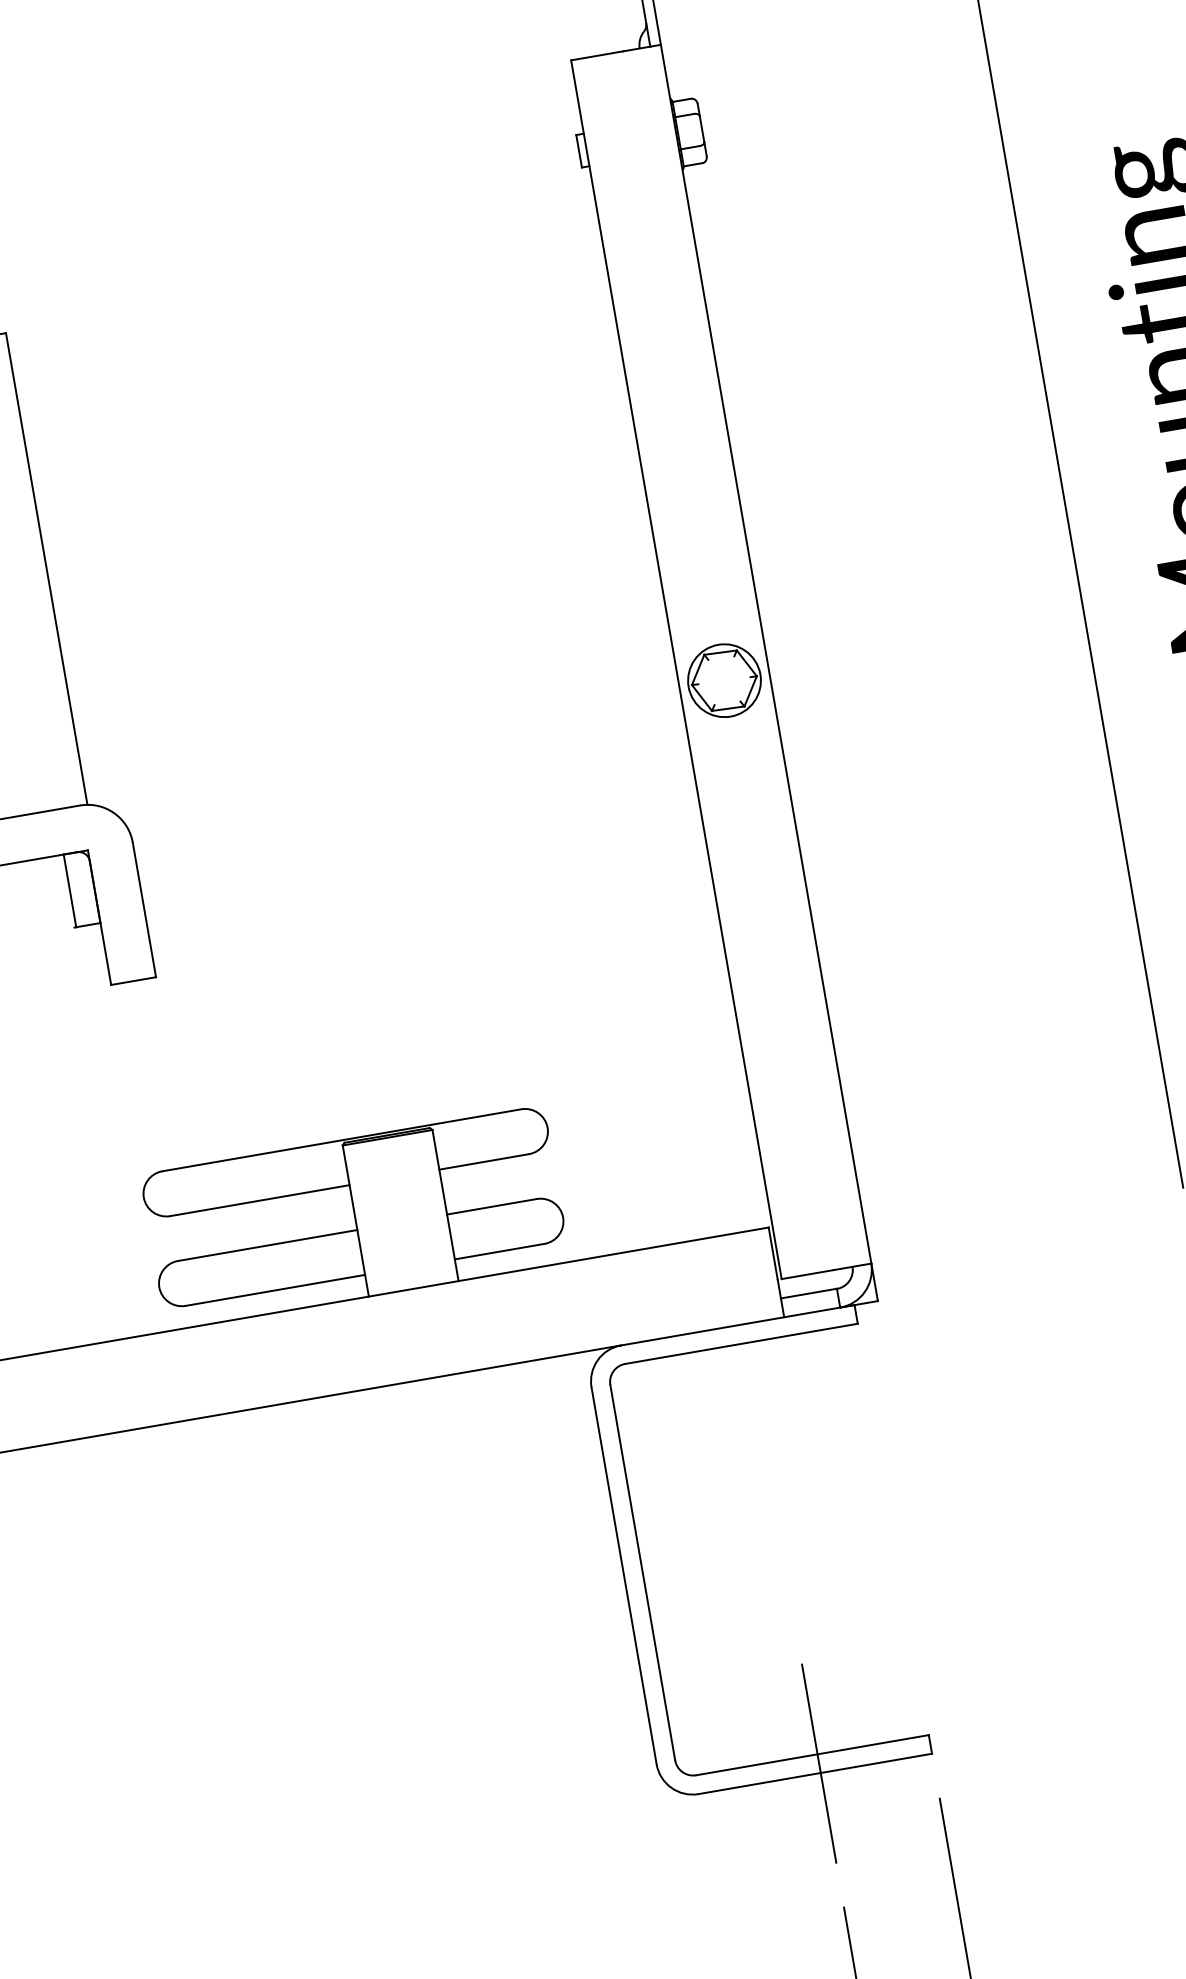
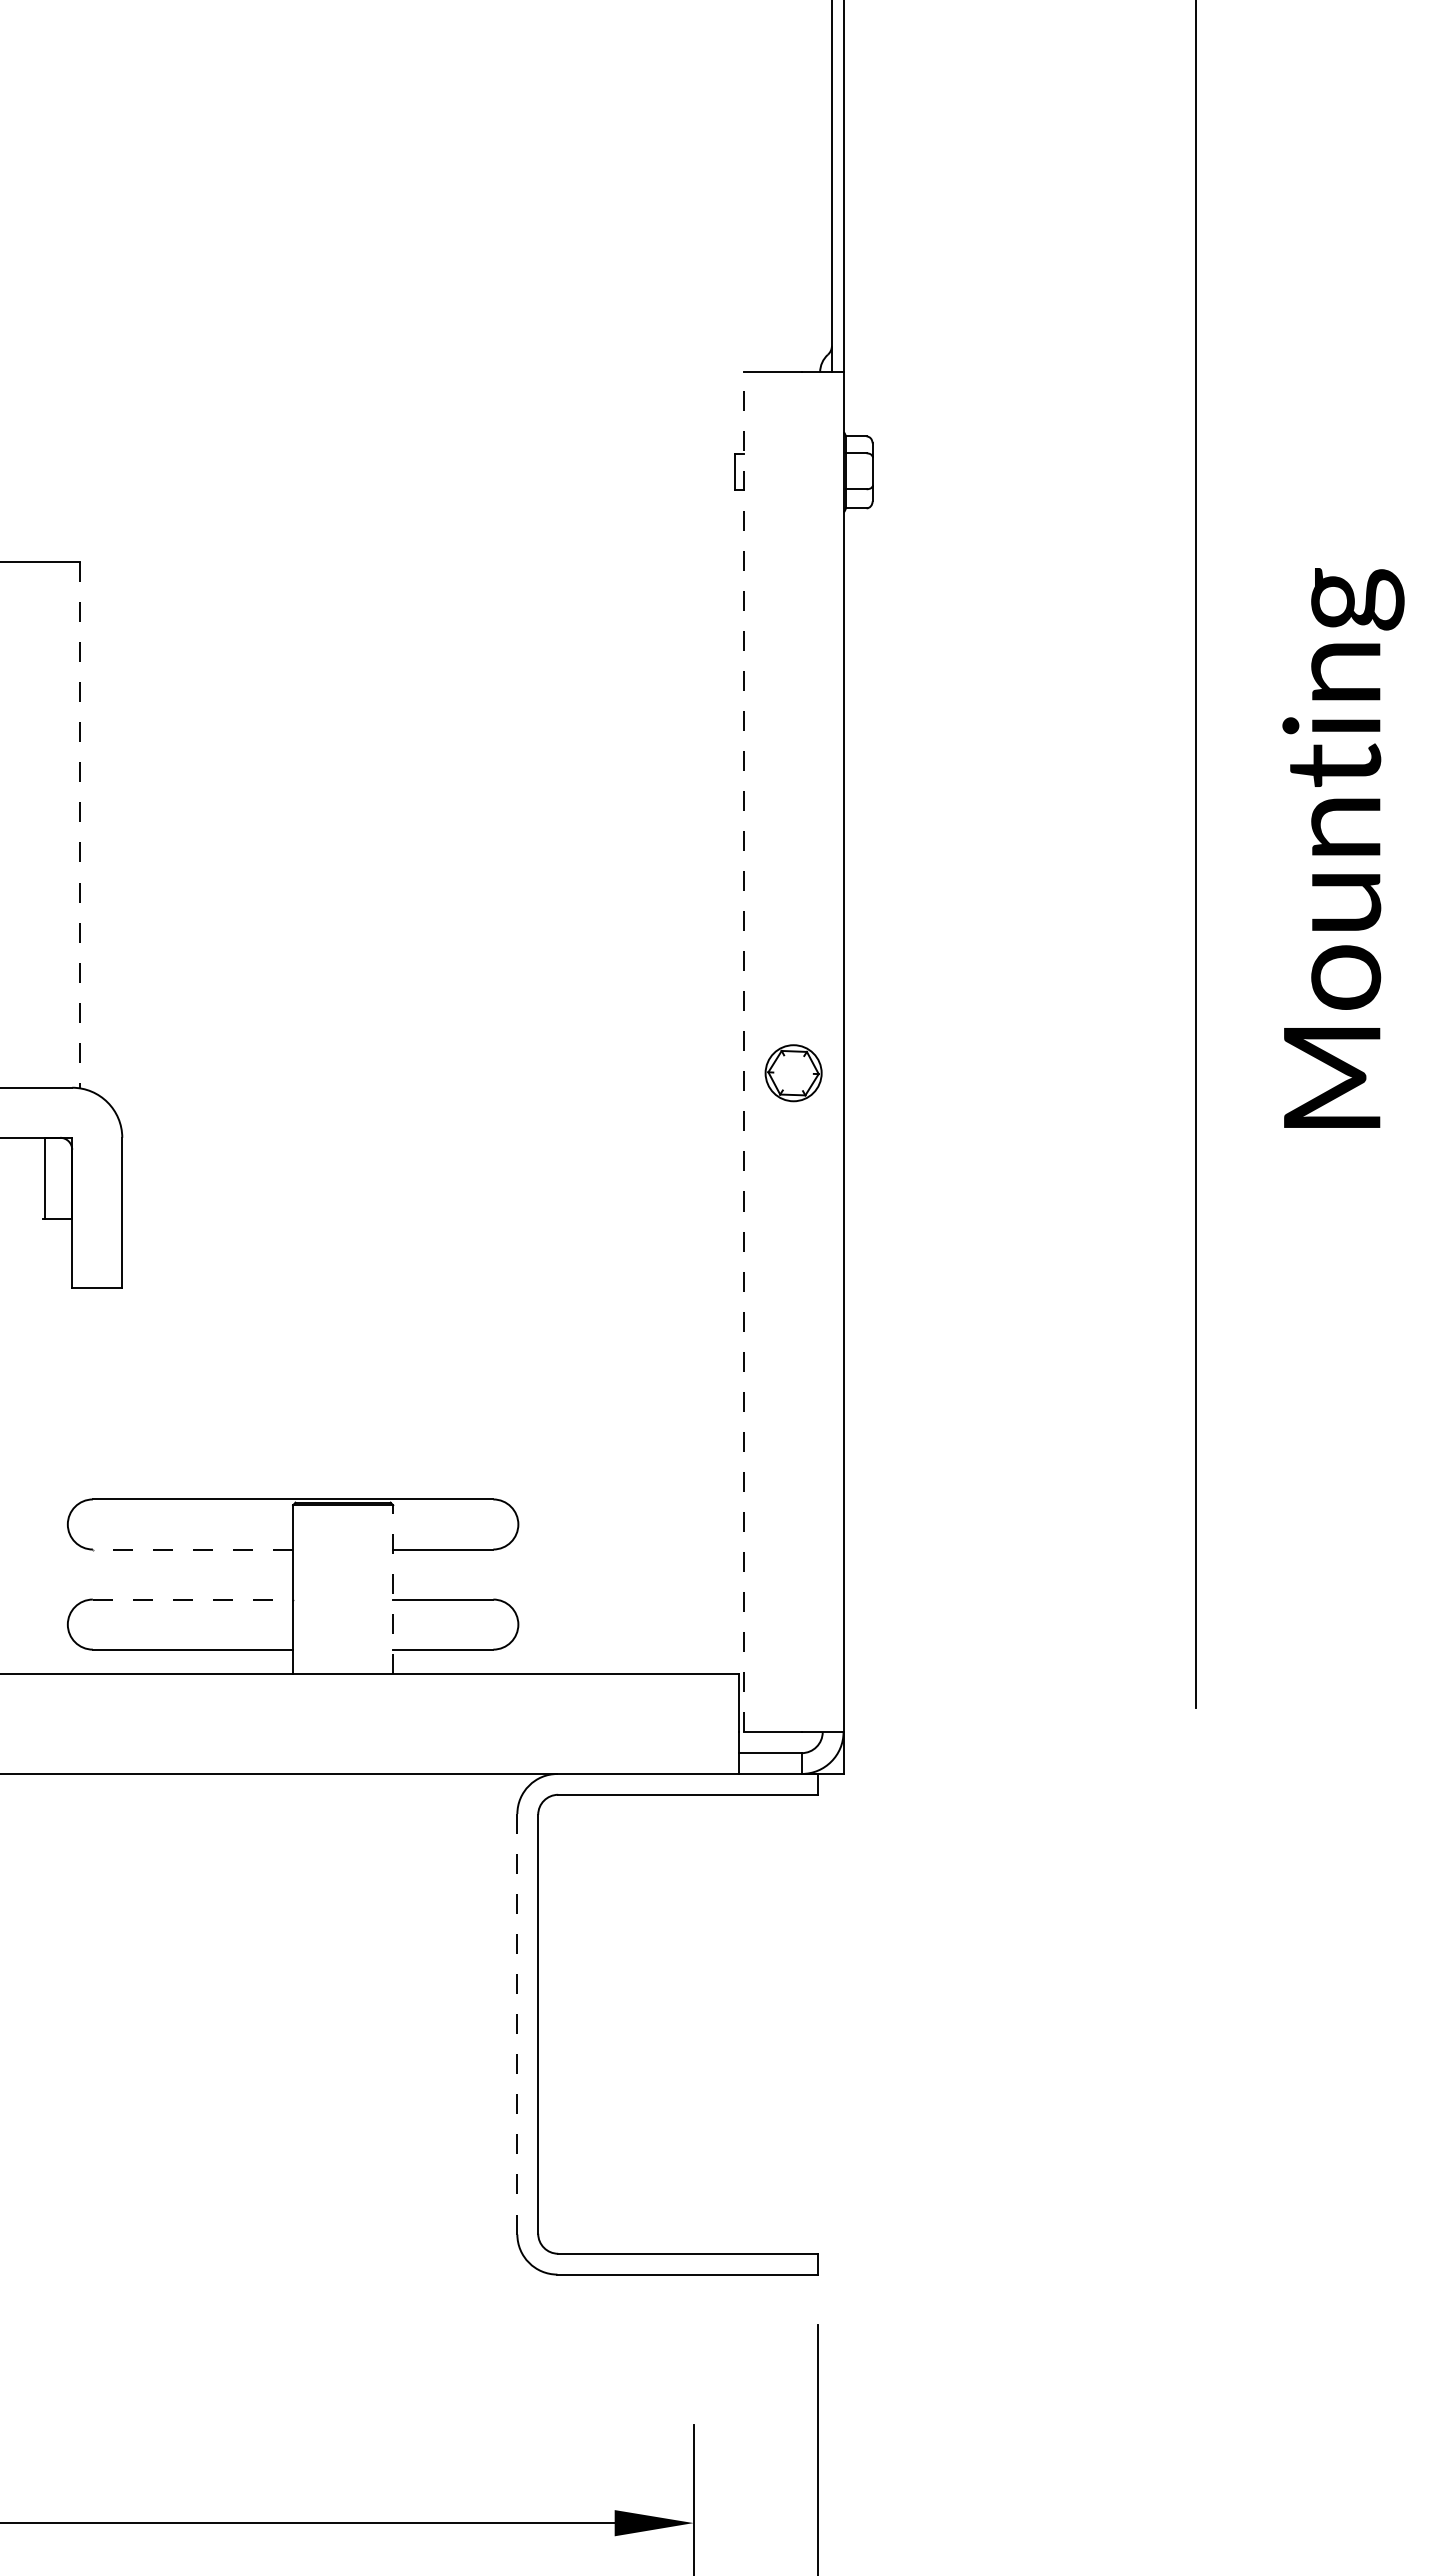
line: (46, 569) -> (80, 825), solid -> dashed
line: (676, 670) -> (743, 1052), solid -> dashed
part: (724, 681) -> (793, 1073), size x0.7
line: (259, 1200) -> (192, 1549), solid -> dashed
line: (445, 1205) -> (393, 1589), solid -> dashed
line: (268, 1245) -> (193, 1599), solid -> dashed
line: (624, 1575) -> (517, 2023), solid -> dashed
line: (818, 1763) -> (693, 2263), removed

